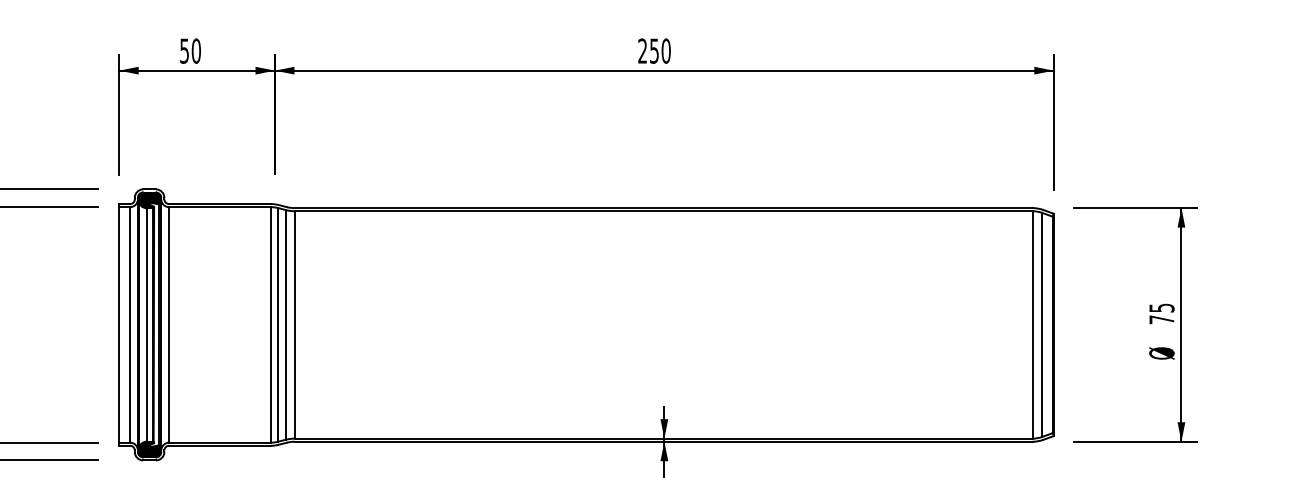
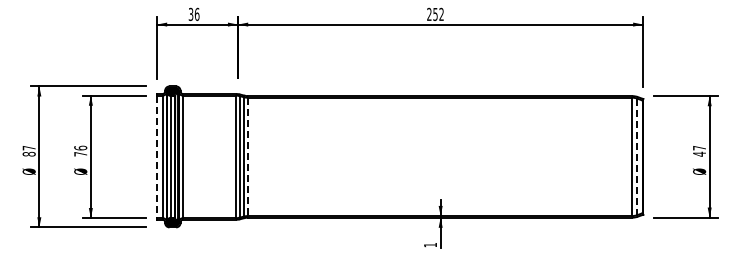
text: (191, 49) -> (194, 13), 50 -> 36
text: (665, 51) -> (441, 14), 250 -> 252
text: (1161, 314) -> (699, 151), 75 -> 47
line: (120, 326) -> (157, 157), solid -> dashed
line: (295, 326) -> (248, 157), solid -> dashed
line: (1042, 326) -> (637, 157), solid -> dashed

